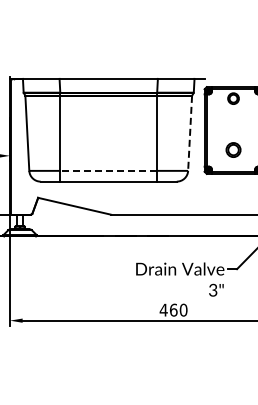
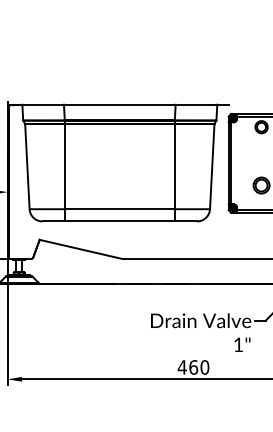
line: (190, 133) -> (212, 166), dashed -> solid
line: (108, 170) -> (119, 208), dashed -> solid
text: (213, 289) -> (238, 343), 3" -> 1"

